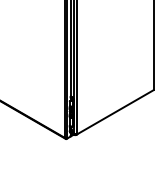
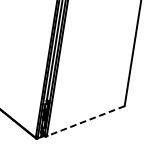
line: (114, 112) -> (85, 121), solid -> dashed

